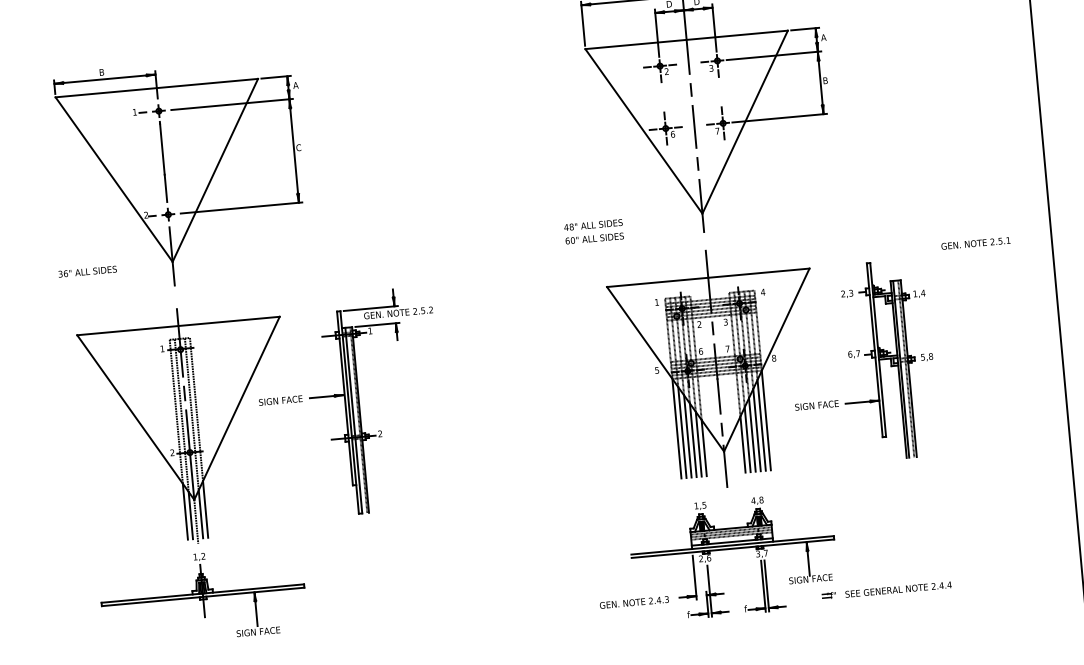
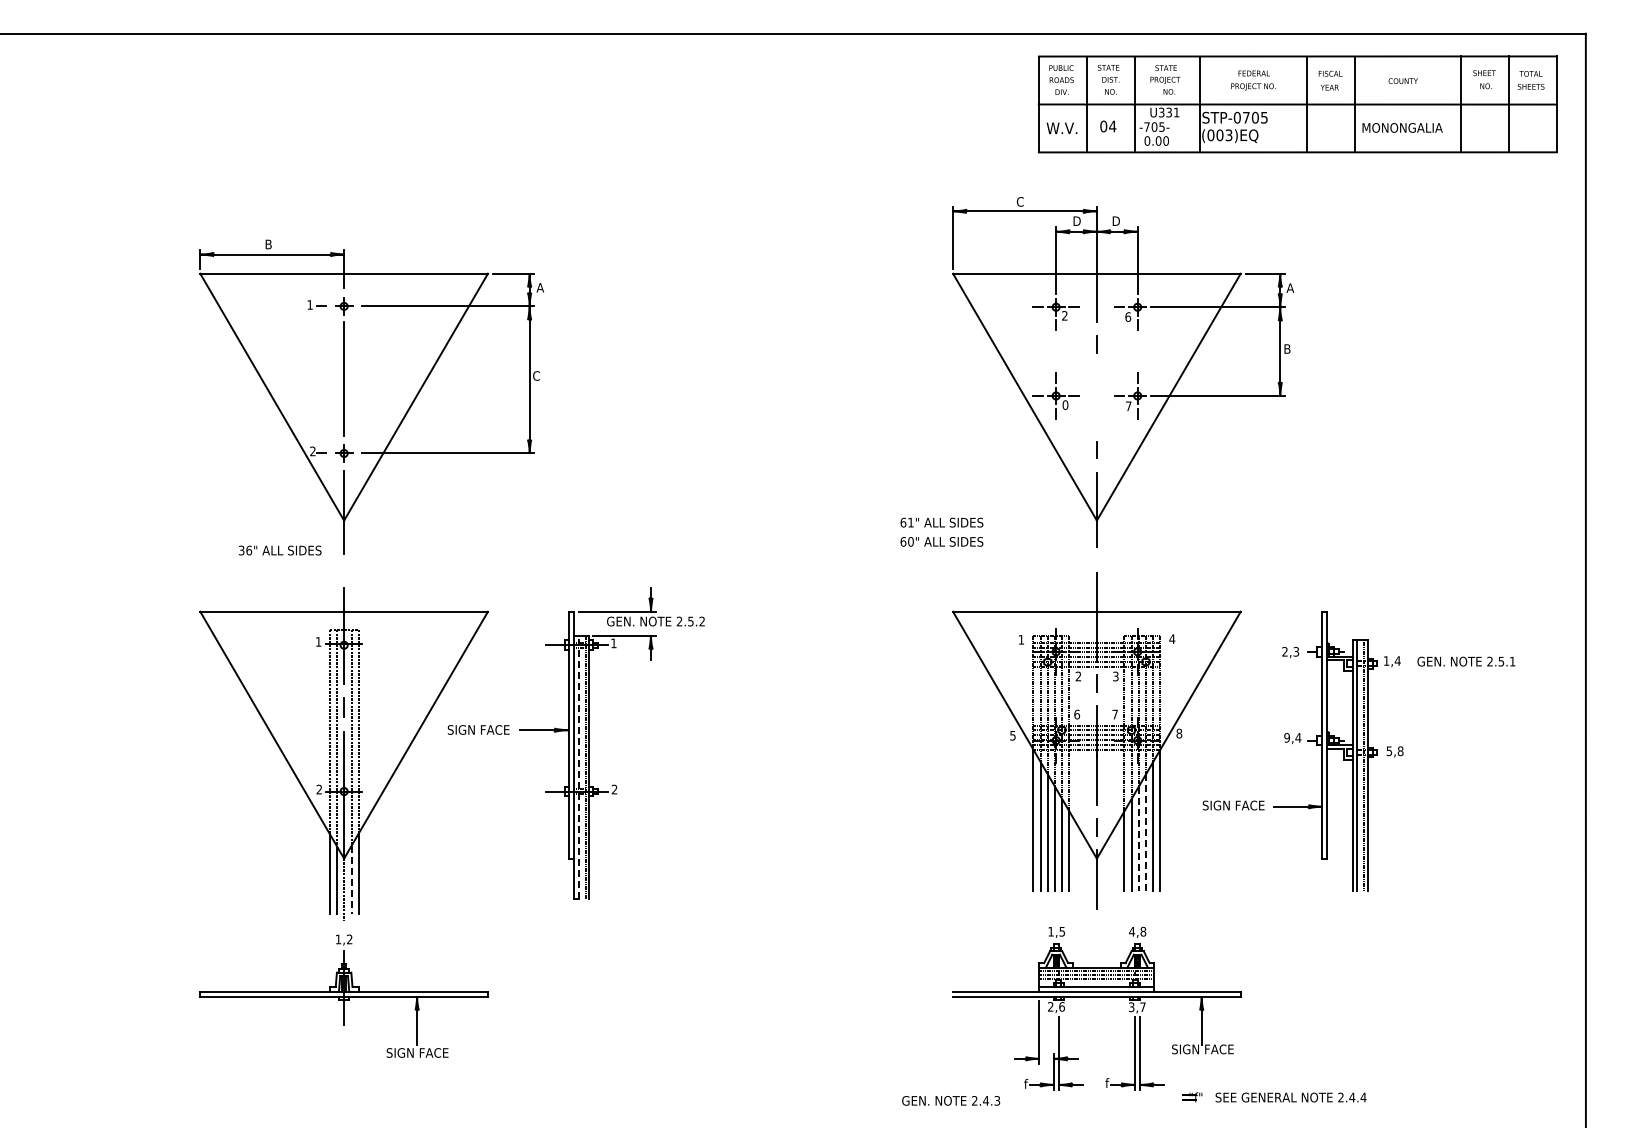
text: (711, 68) -> (1128, 316), 3 -> 6
line: (694, 127) -> (1096, 397), removed
text: (672, 133) -> (1065, 404), 6 -> 0
text: (568, 227) -> (906, 522), 48" -> 61"
text: (975, 243) -> (1466, 661), moved
text: (87, 271) -> (279, 550), moved
text: (853, 353) -> (1292, 737), 6,7 -> 9,4
line: (354, 420) -> (579, 767), solid -> dashed
line: (757, 430) -> (1146, 833), solid -> dashed
line: (752, 435) -> (1138, 839), solid -> dashed
line: (200, 514) -> (351, 880), solid -> dashed
text: (886, 590) -> (1274, 1097), moved
text: (634, 602) -> (951, 1100), moved

